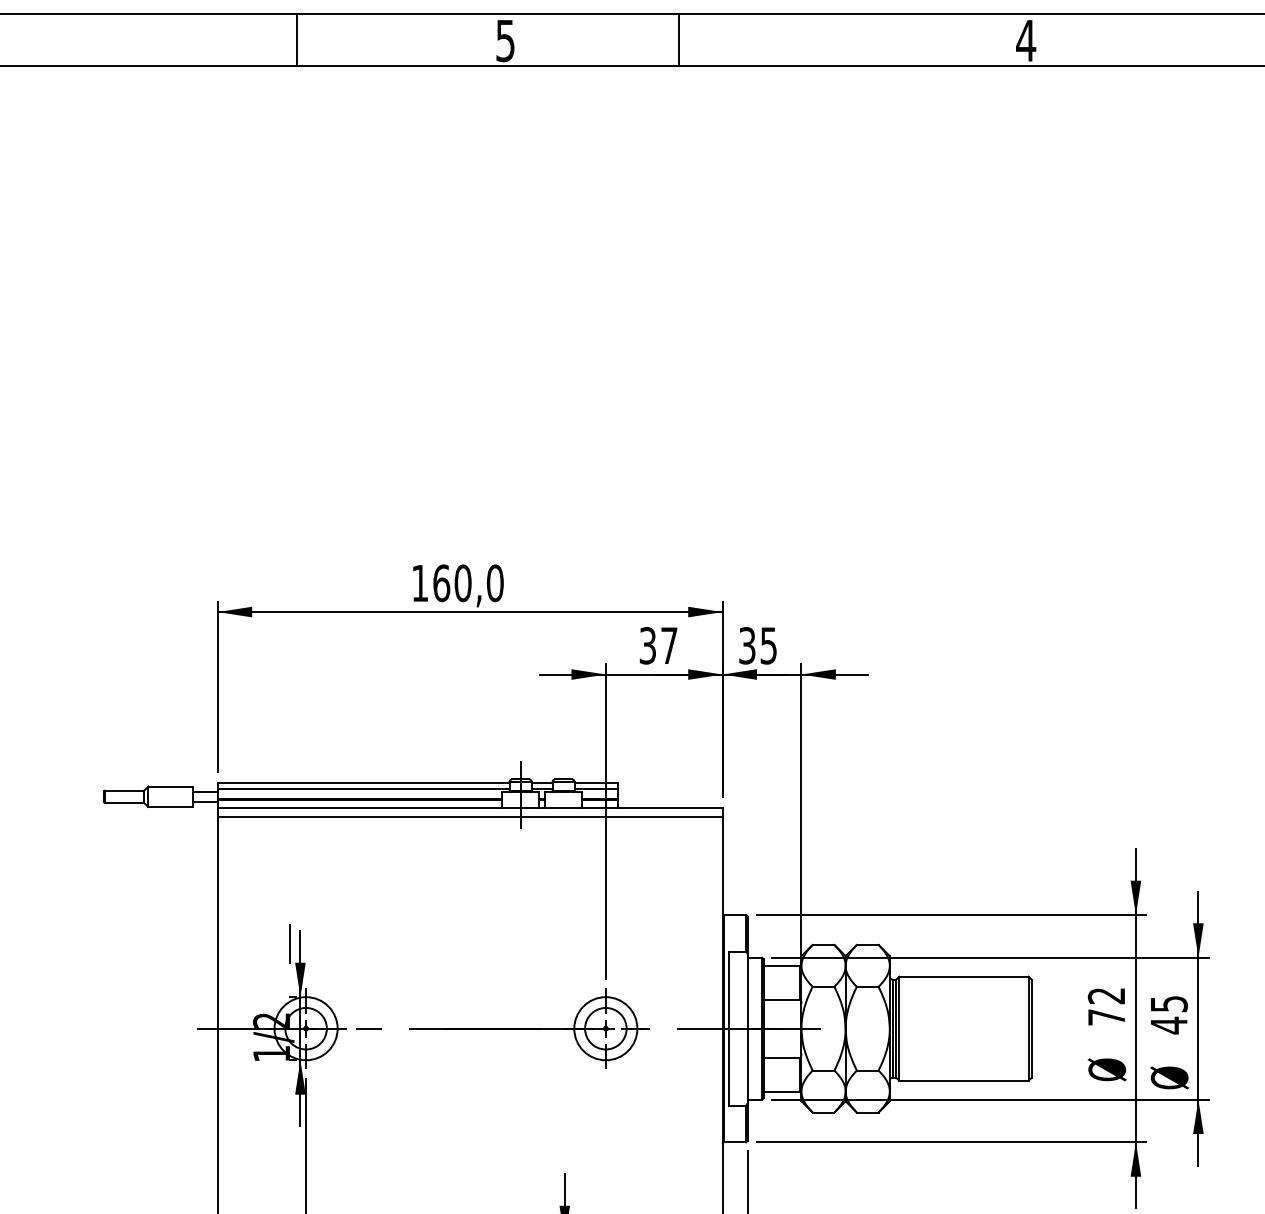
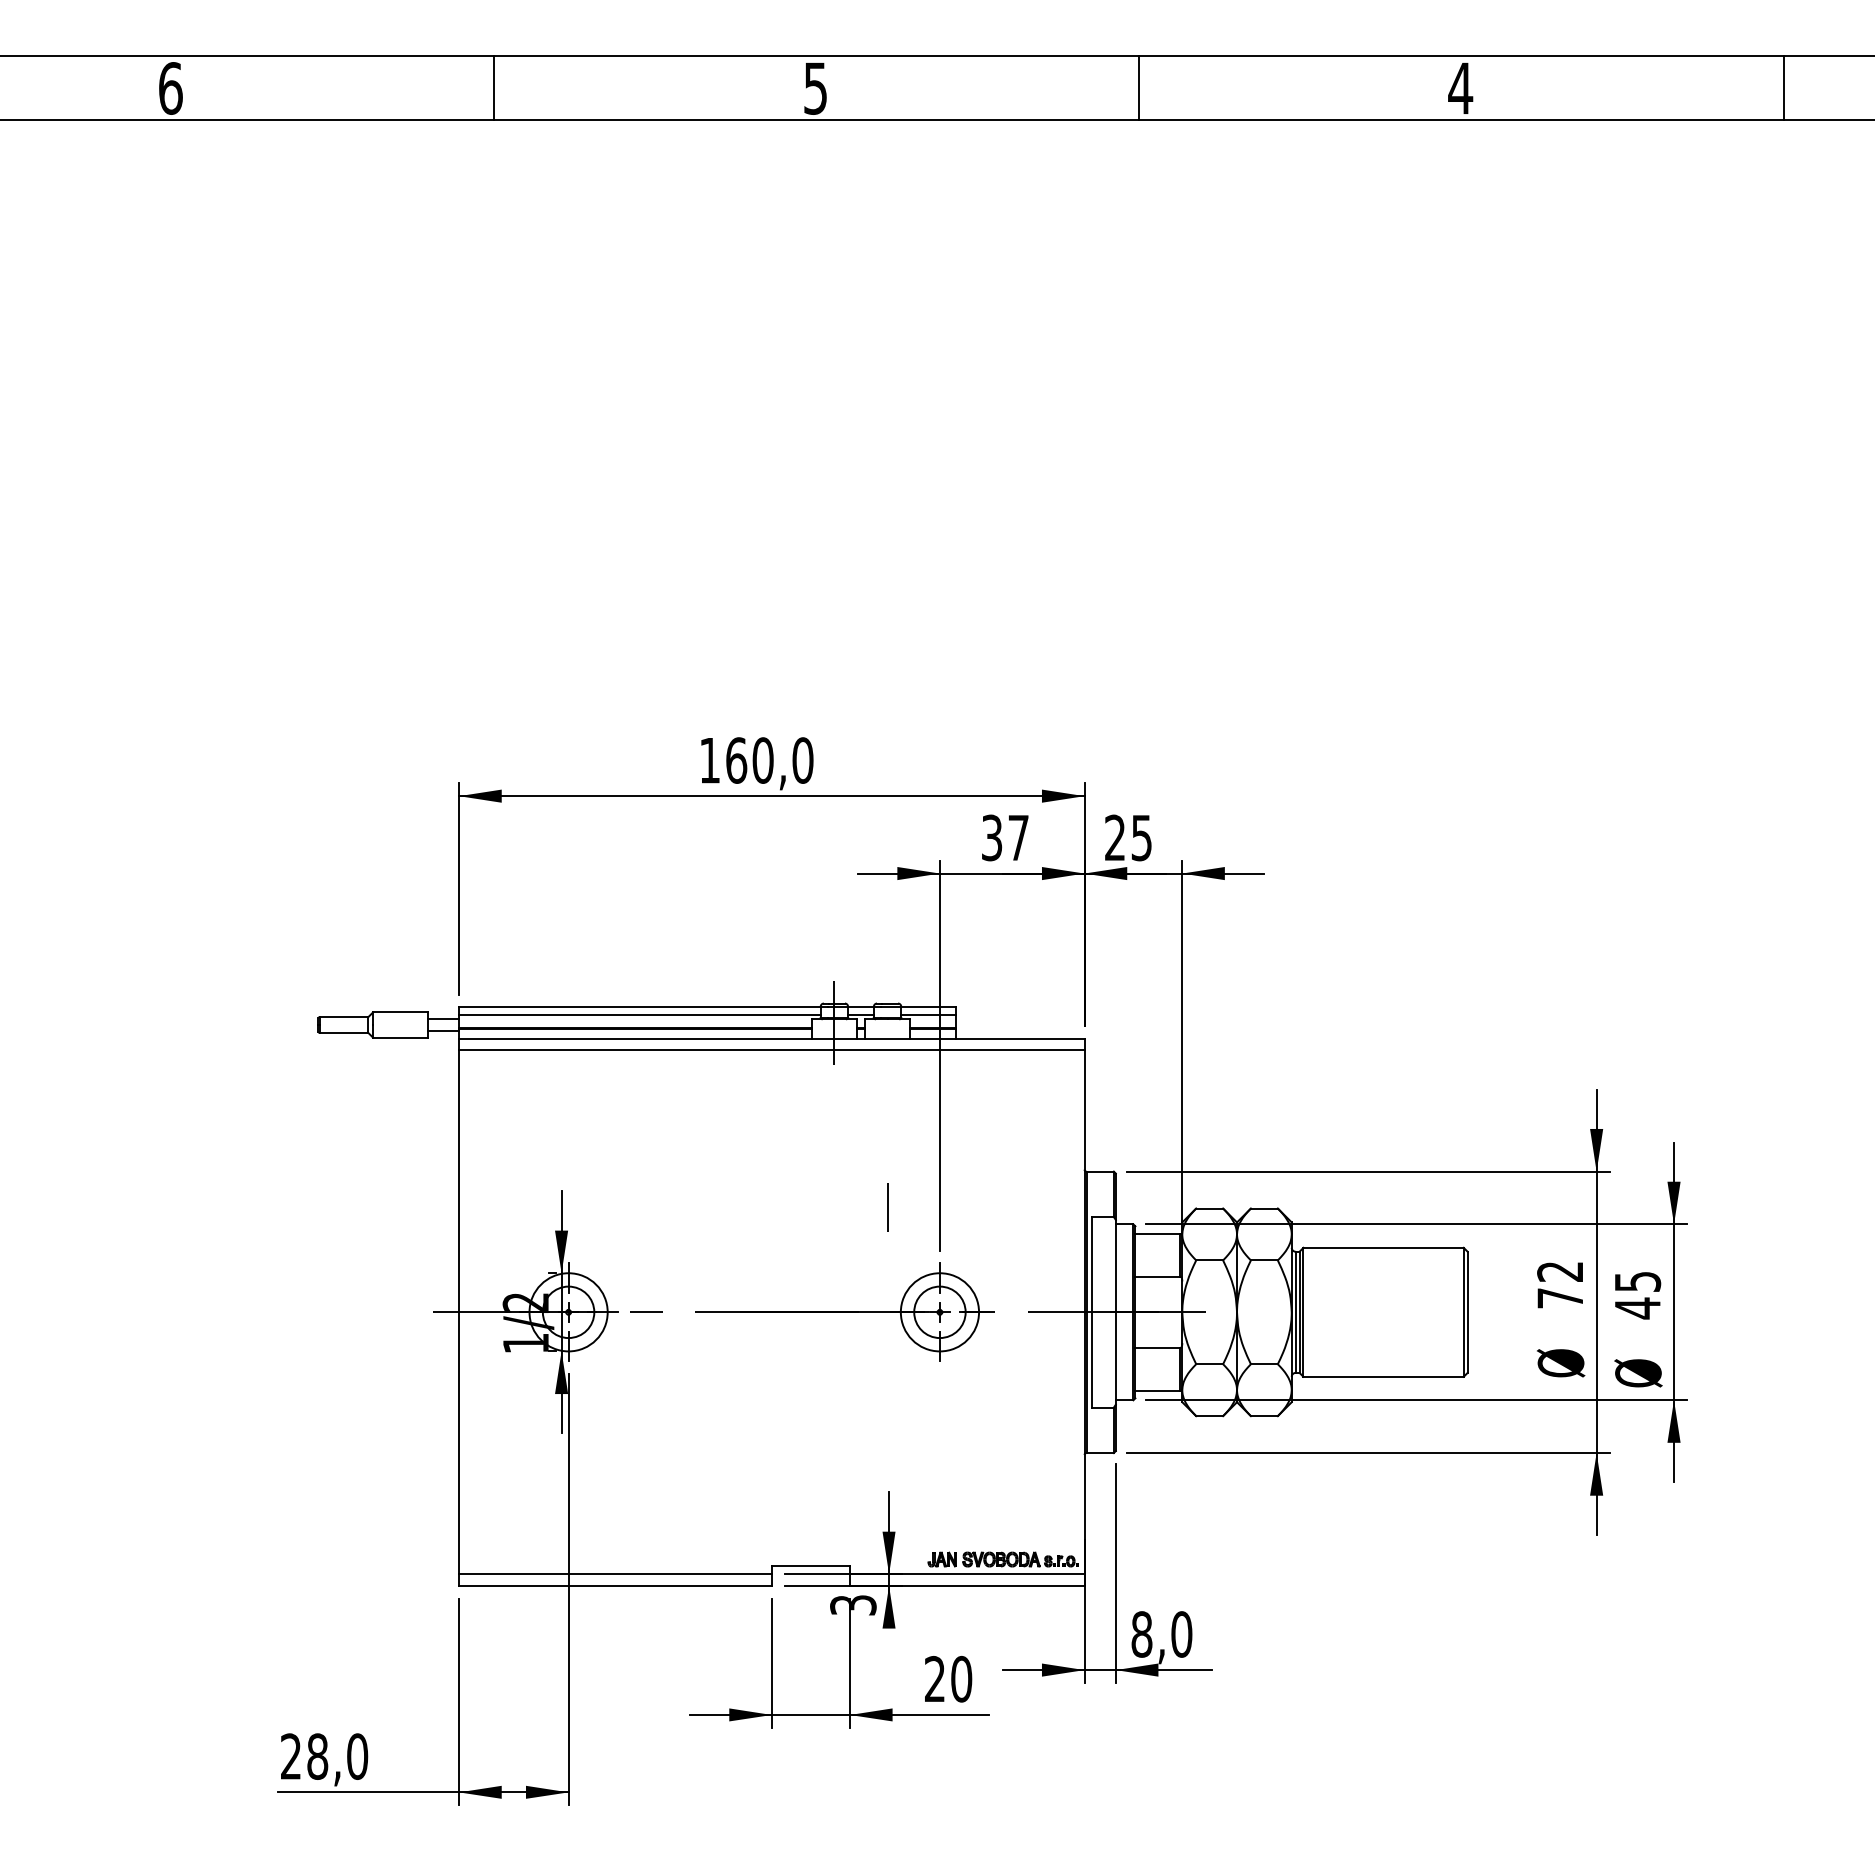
line: (297, 40) -> (493, 87), moved
line: (678, 40) -> (1138, 87), moved
text: (747, 645) -> (1115, 837), 35 -> 25
line: (289, 944) -> (887, 1207), moved

